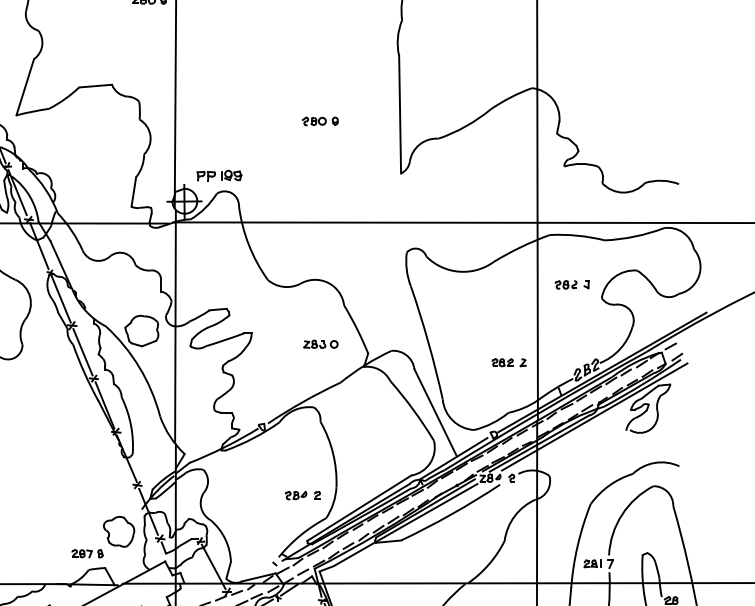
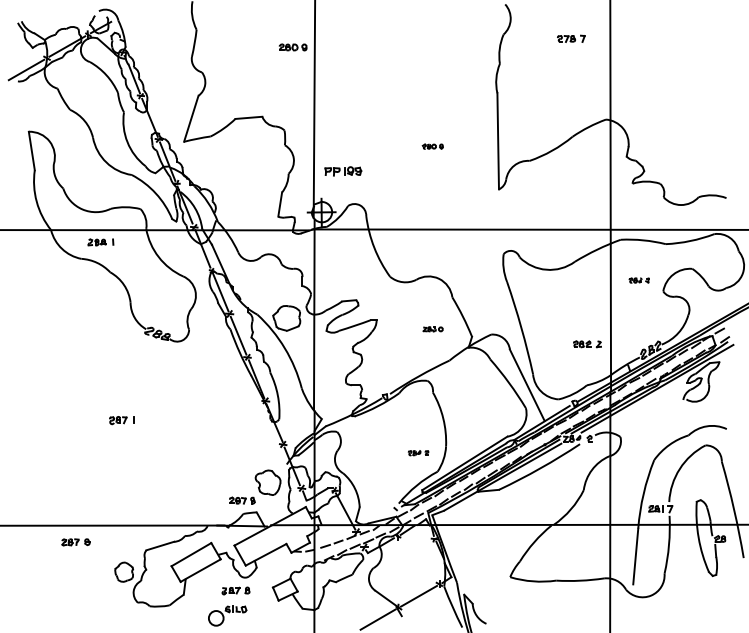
part: (319, 121) -> (432, 146), size x0.7
part: (219, 176) -> (343, 171), moved
part: (571, 284) -> (638, 280), size x0.7
part: (319, 344) -> (432, 329), size x0.7
part: (302, 496) -> (418, 453), size x0.7

